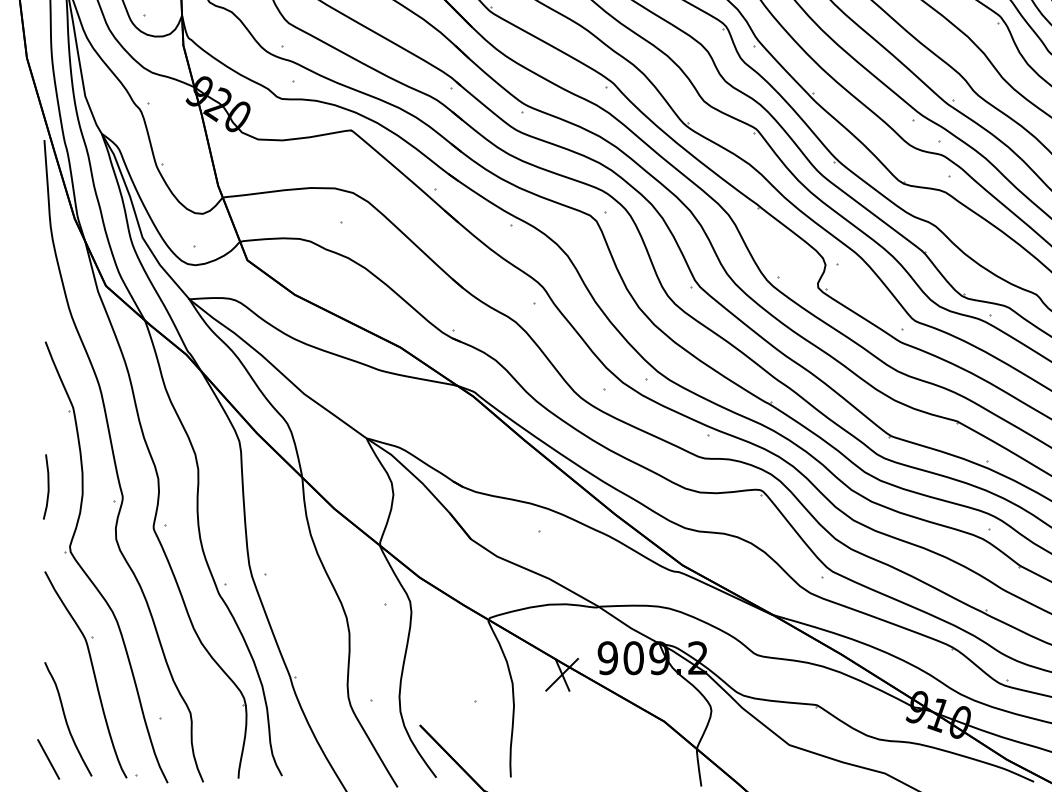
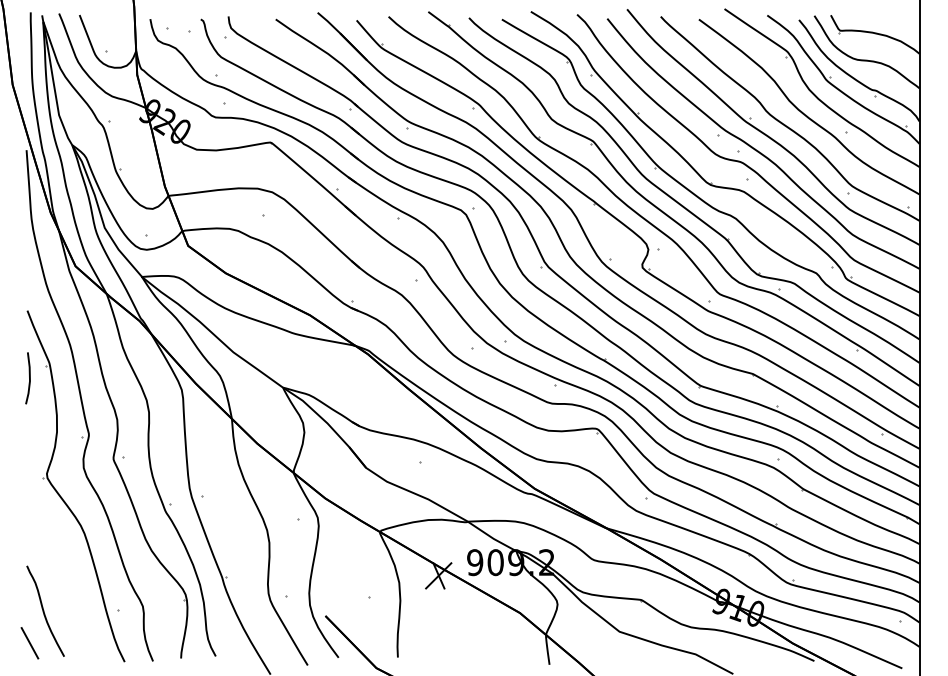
line: (48, 487) -> (29, 378), moved
part: (90, 674) -> (63, 575), removed

